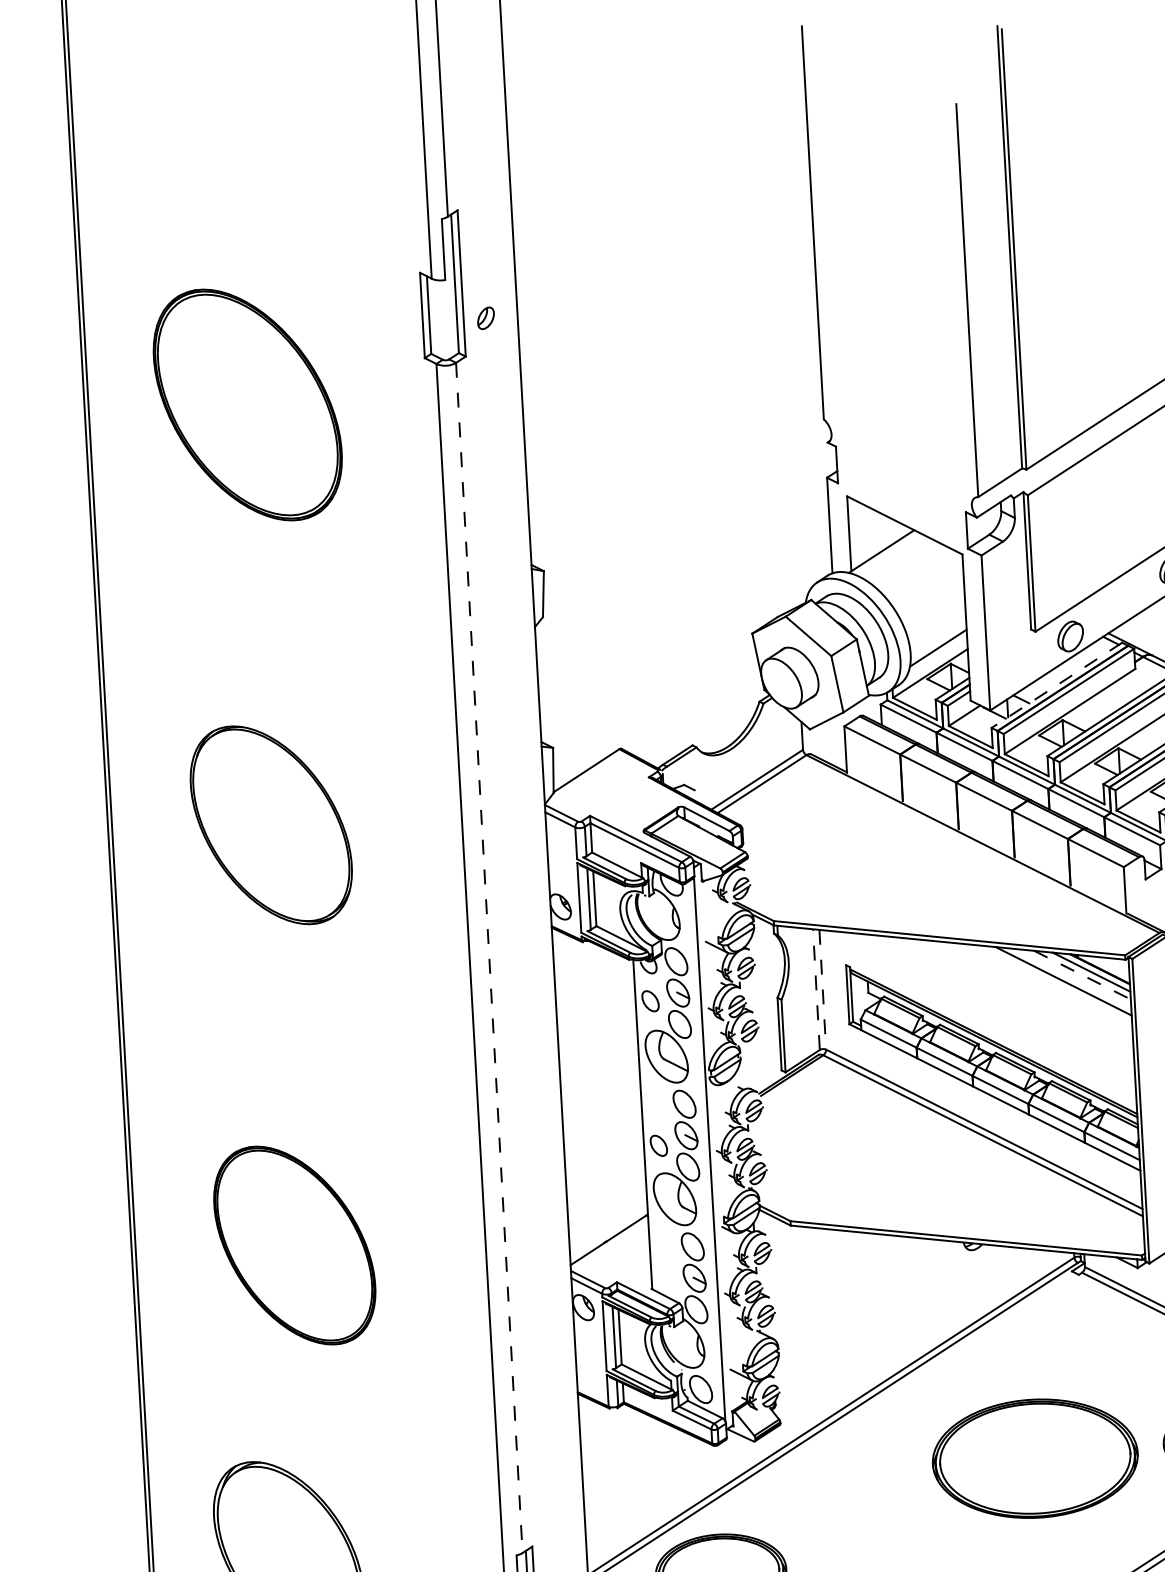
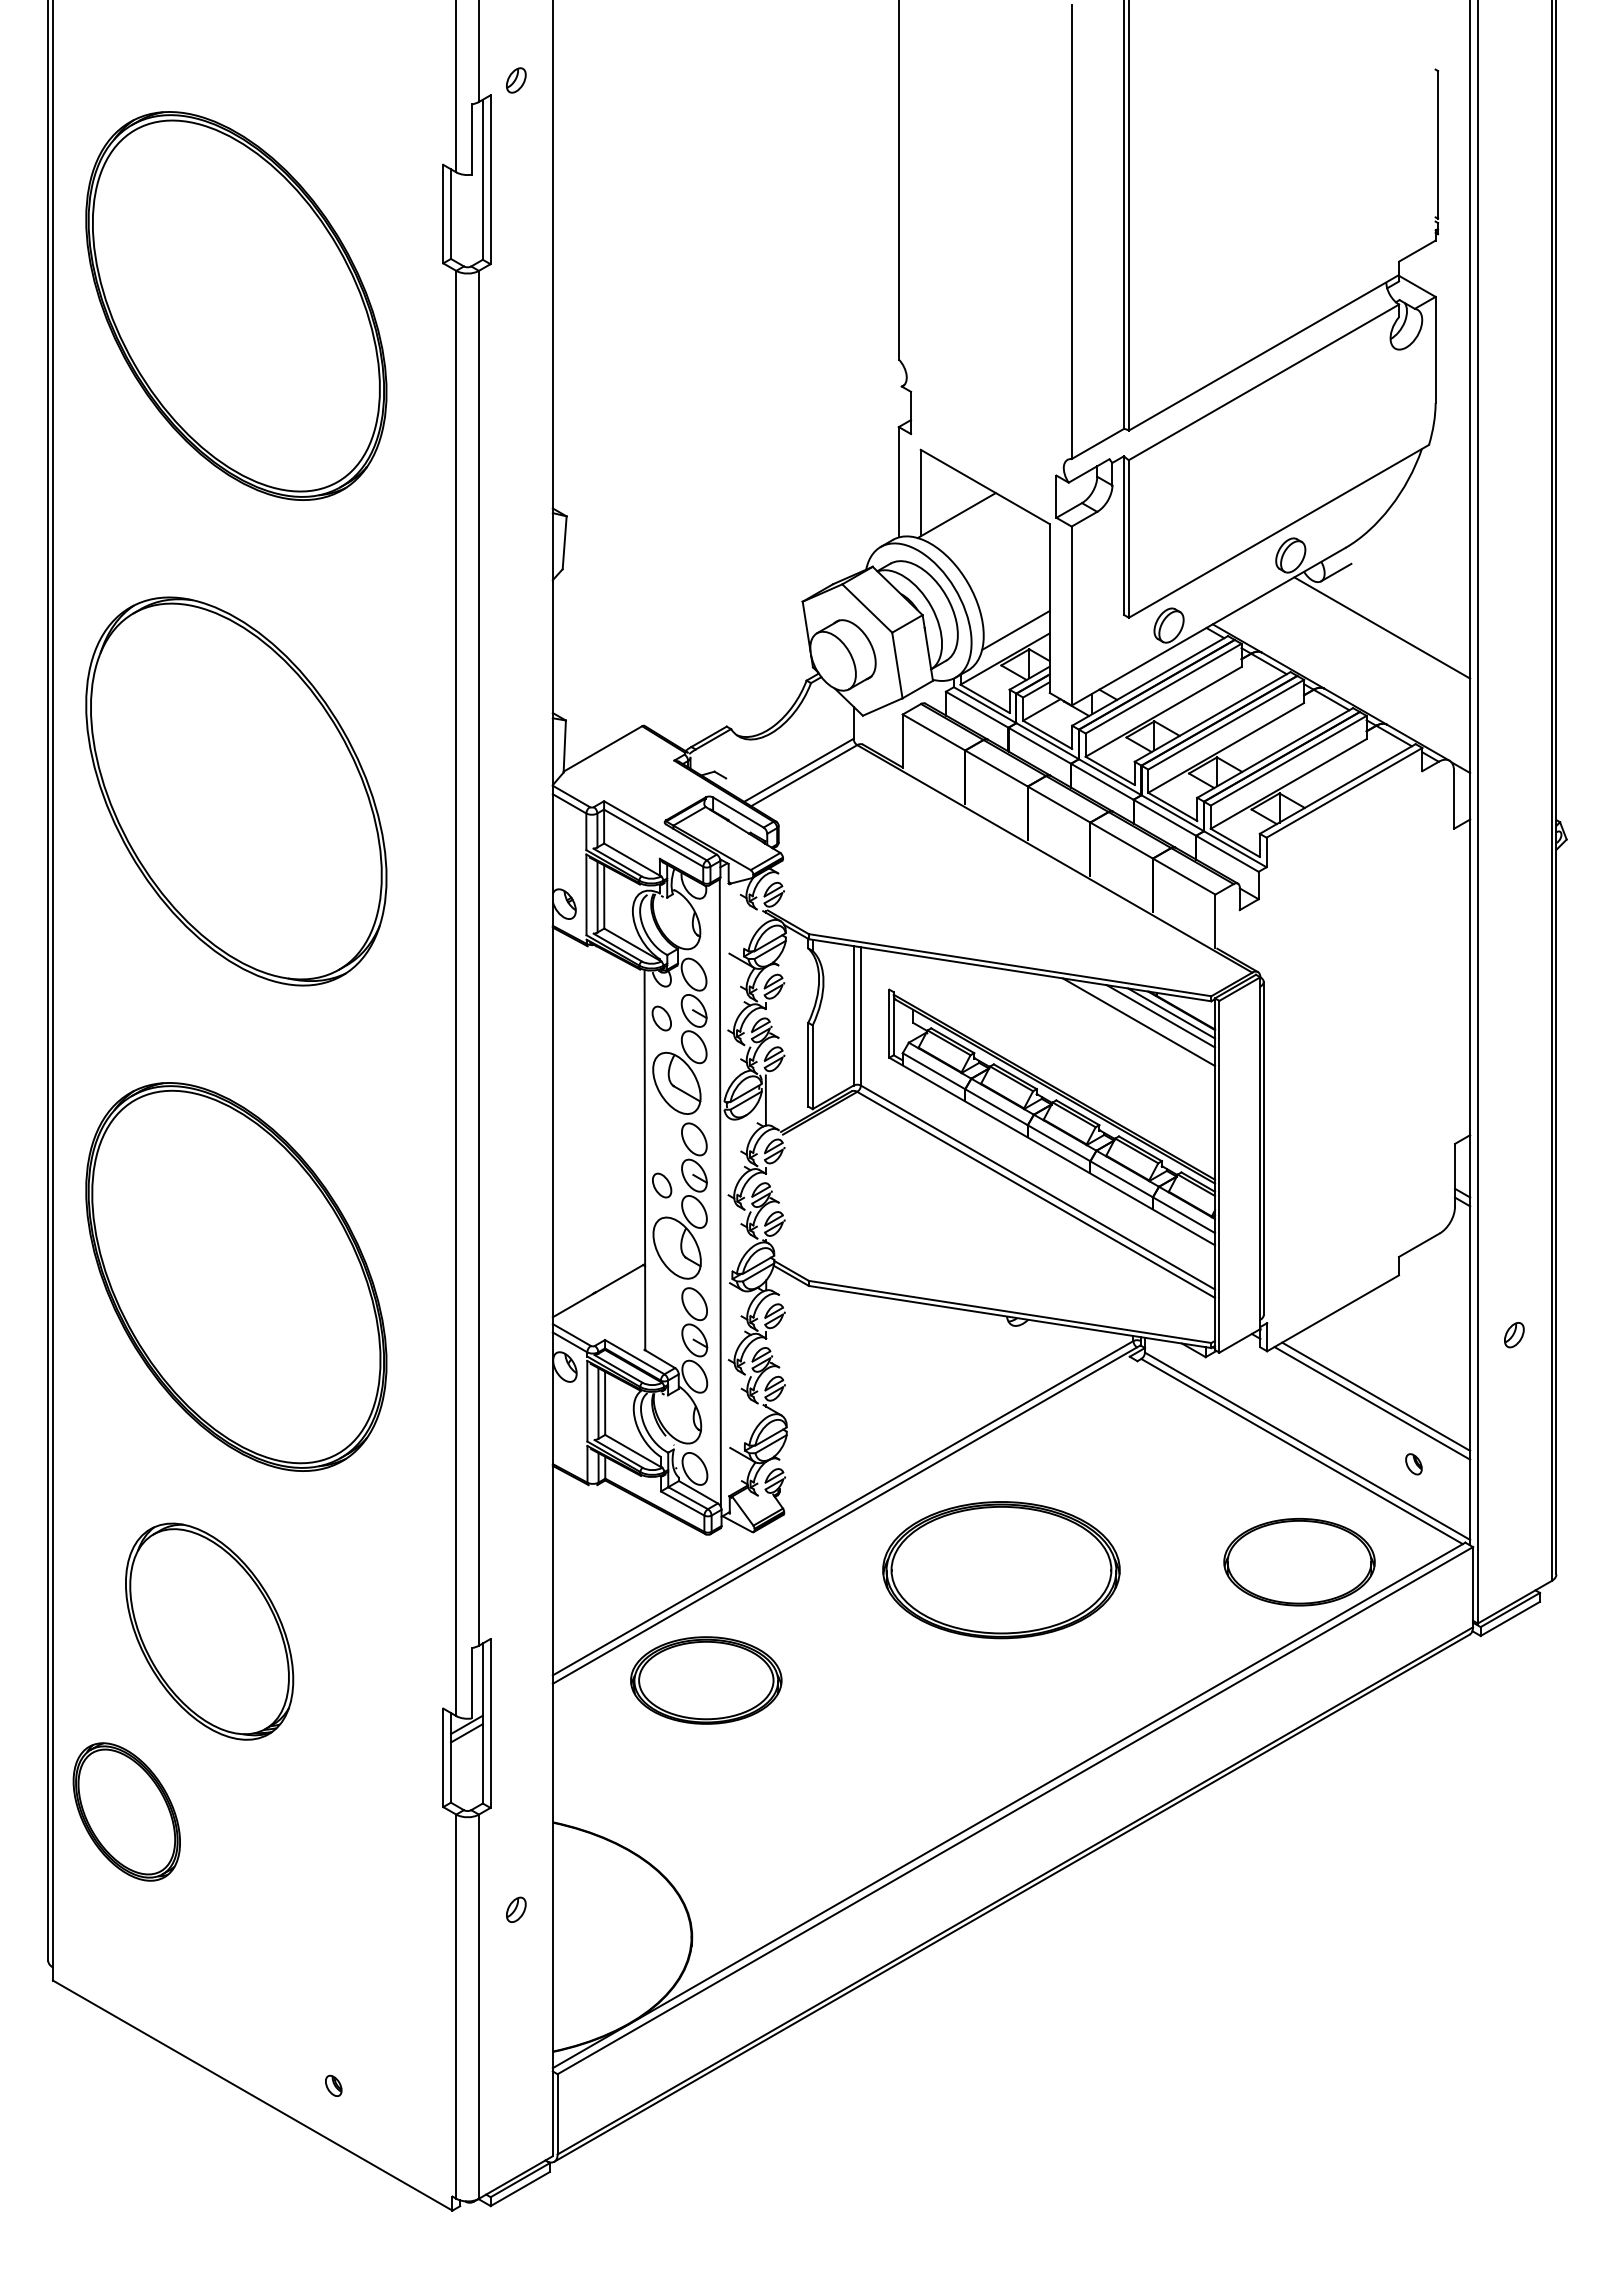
part: (486, 318) -> (516, 80), moved
part: (247, 404) -> (236, 305), size x1.43
line: (1057, 684) -> (1150, 680), dashed -> solid
part: (271, 825) -> (236, 791), size x1.67
line: (488, 958) -> (478, 958), dashed -> solid
line: (1082, 975) -> (1161, 1016), dashed -> solid
line: (816, 989) -> (853, 1015), dashed -> solid
line: (822, 989) -> (860, 1016), dashed -> solid
line: (744, 1067) -> (765, 1100), added
part: (294, 1245) -> (236, 1276), size x1.67
part: (1035, 1459) -> (1001, 1570), moved

